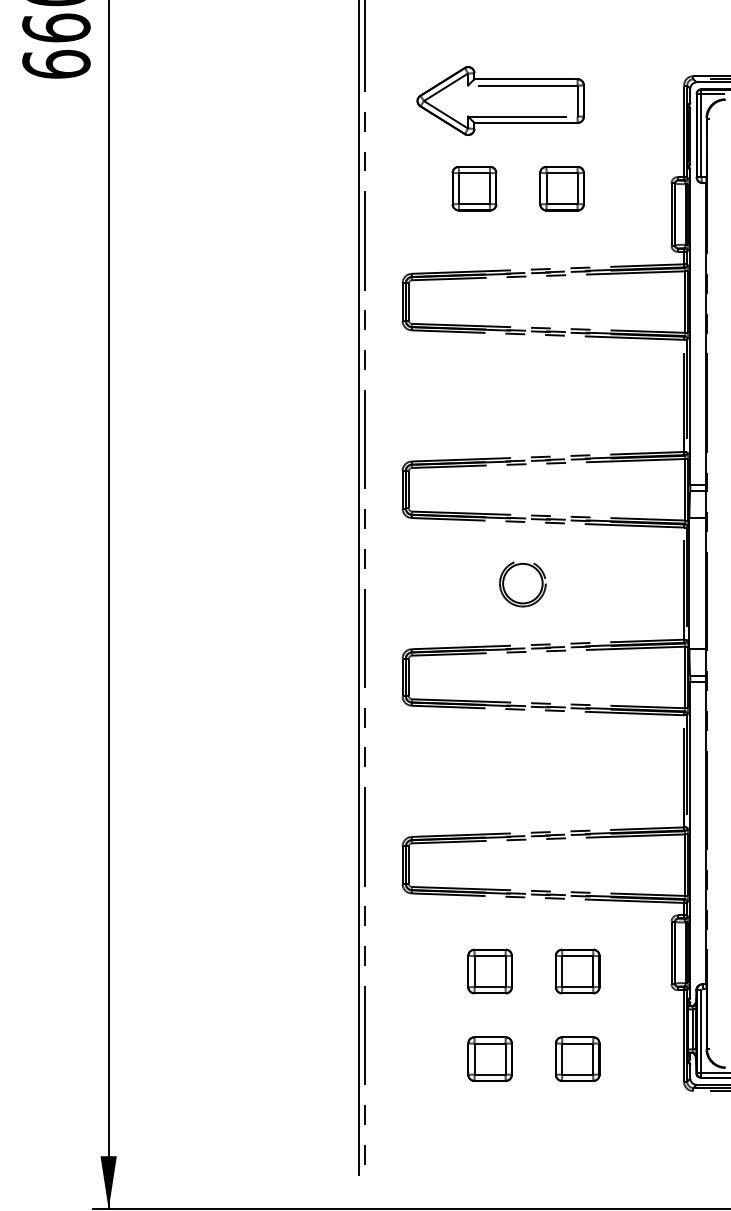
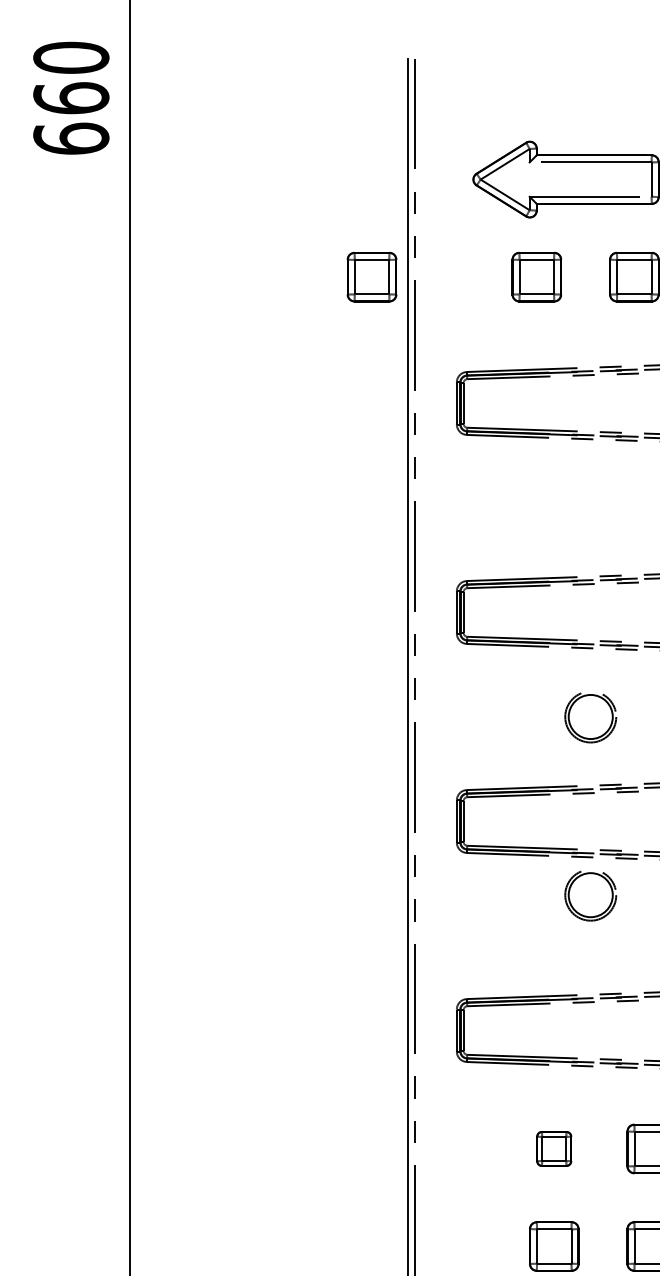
part: (326, 188) -> (372, 276), added
part: (522, 744) -> (590, 896), added
part: (489, 971) -> (553, 1148), size x0.7

